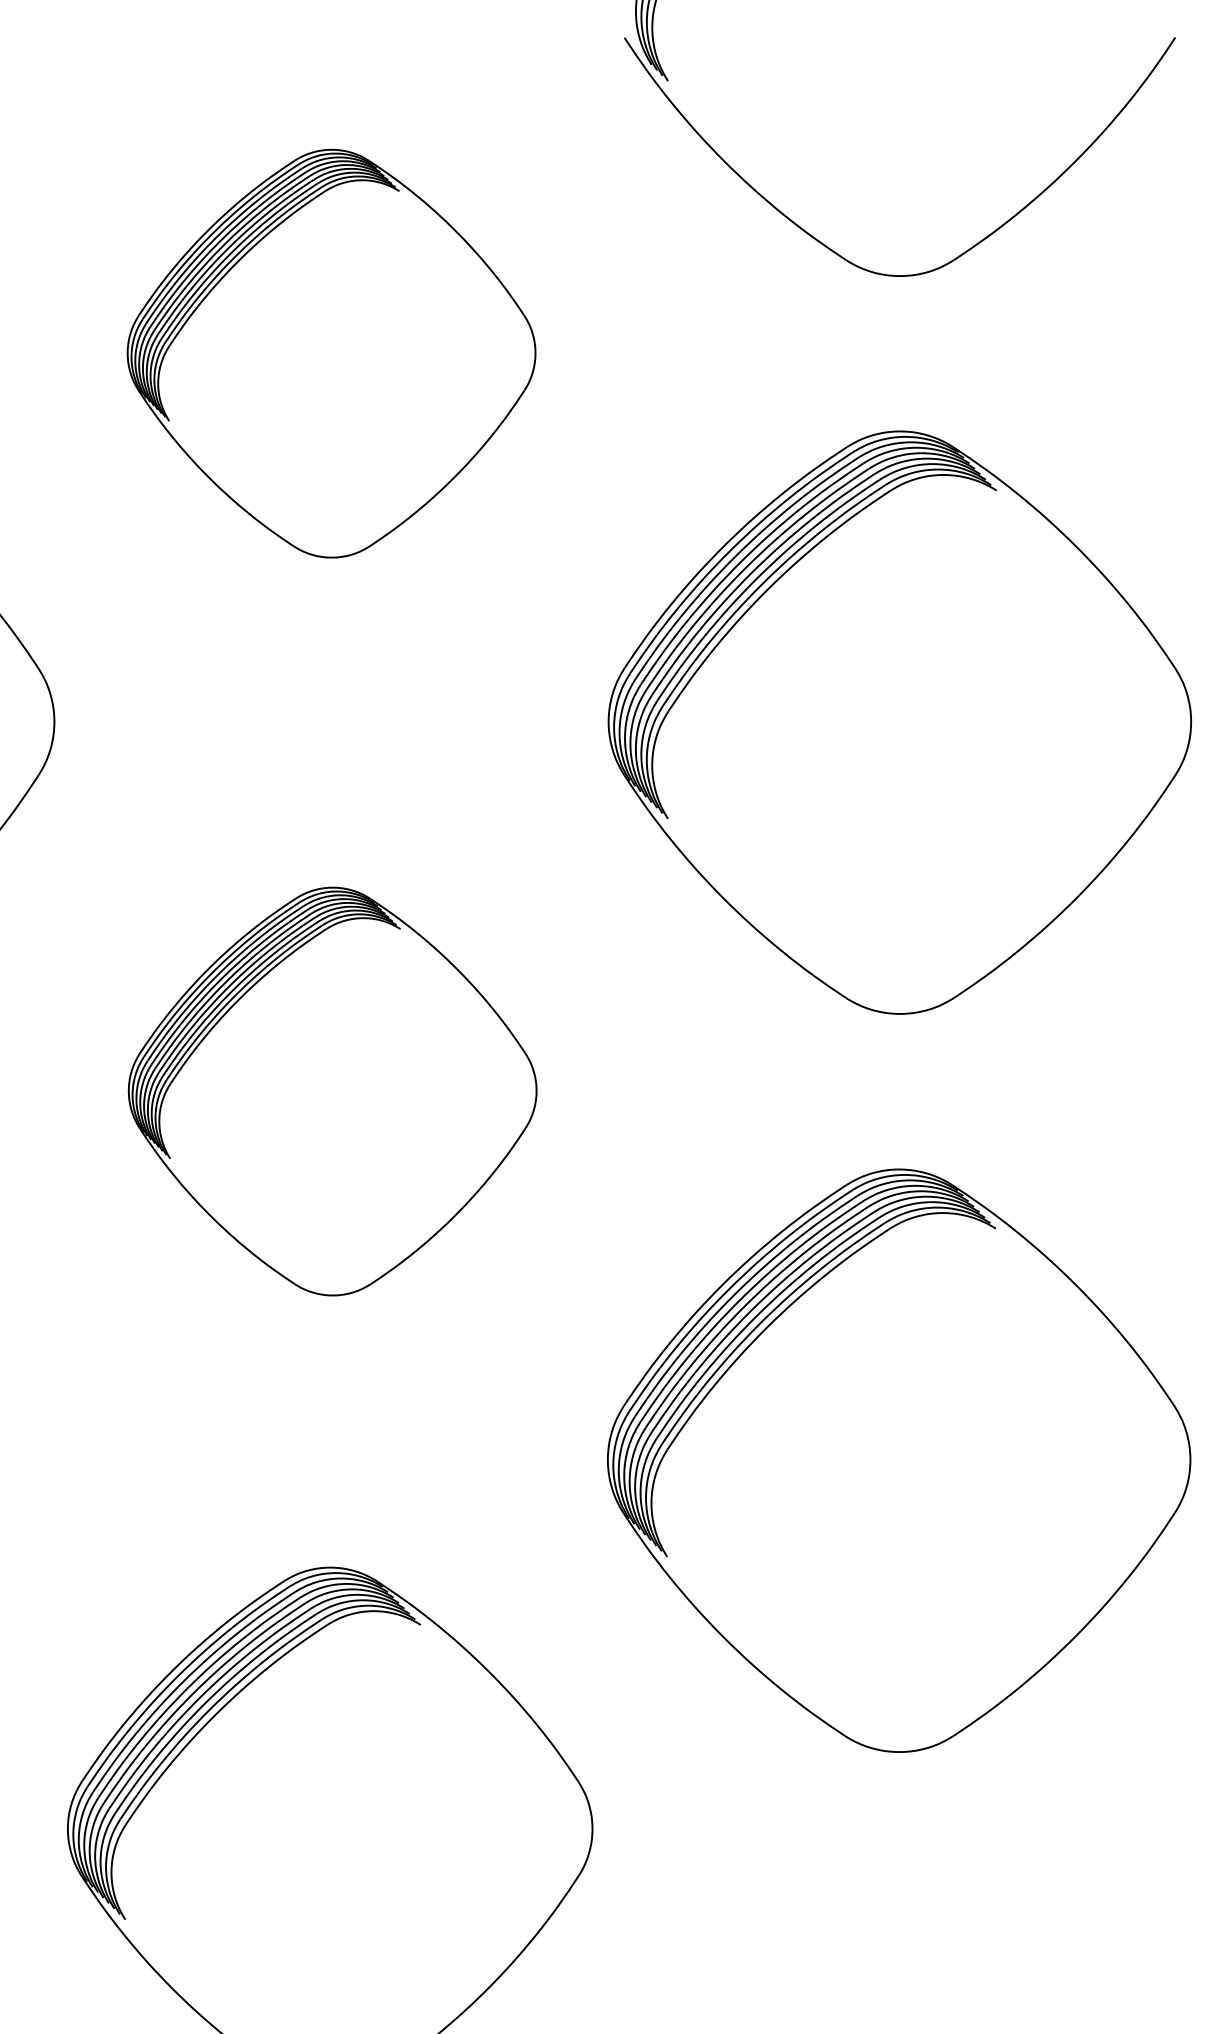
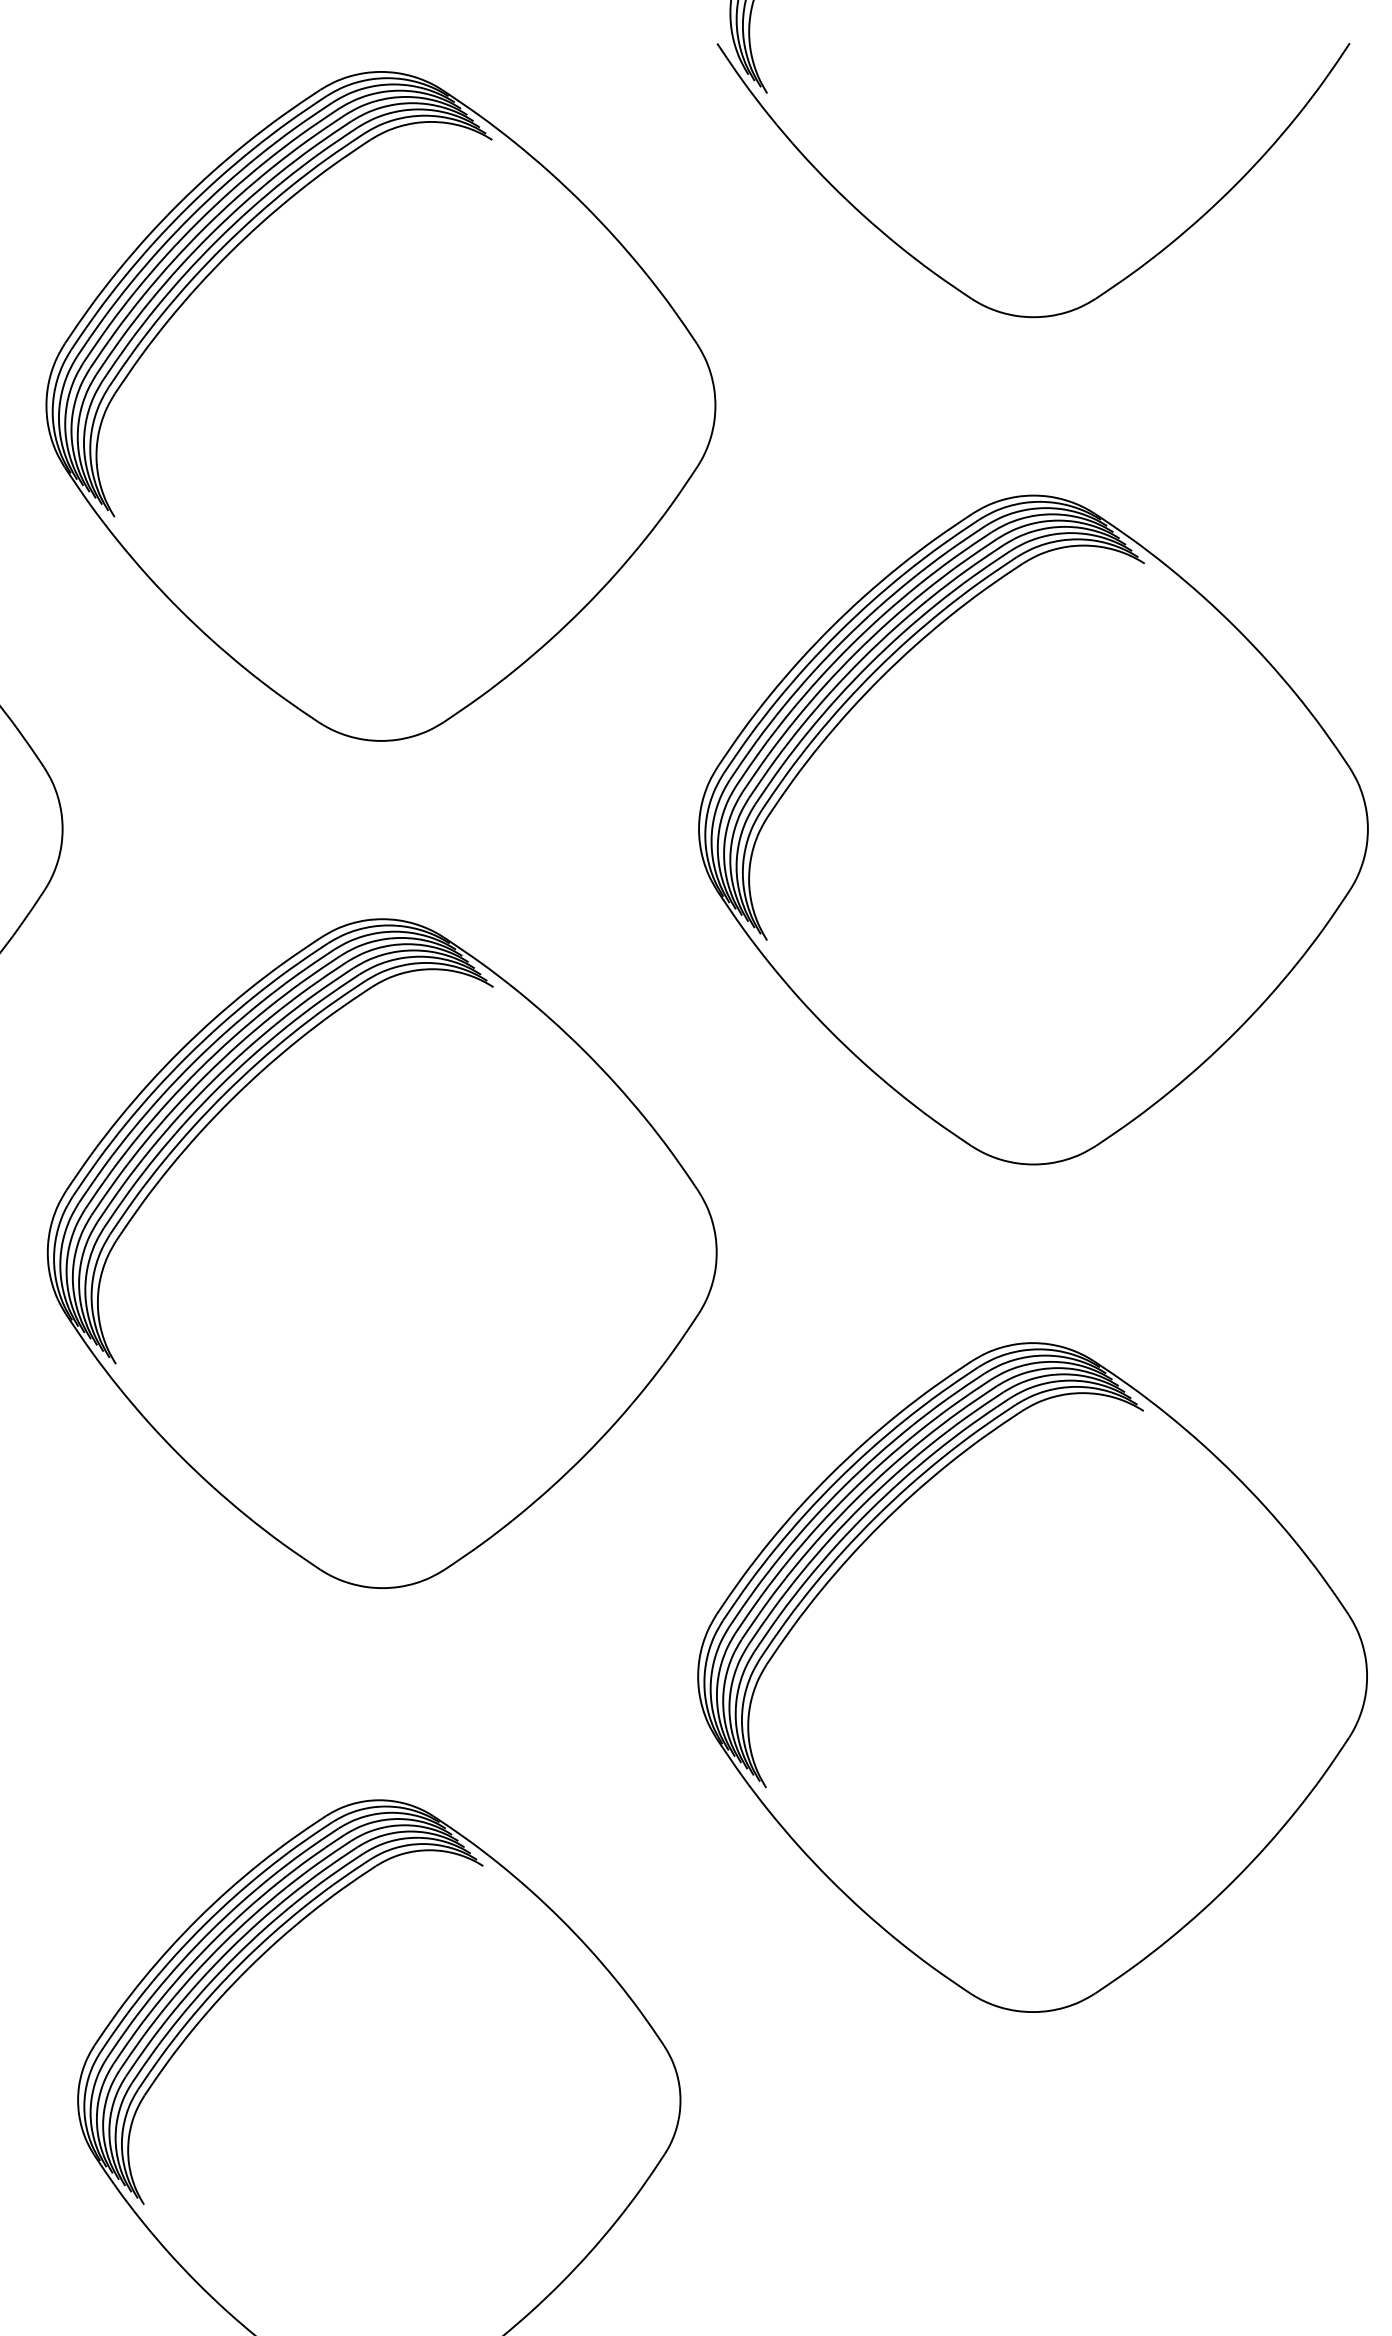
part: (331, 353) -> (380, 406), size x1.43
part: (332, 1091) -> (381, 1253), size x1.43

